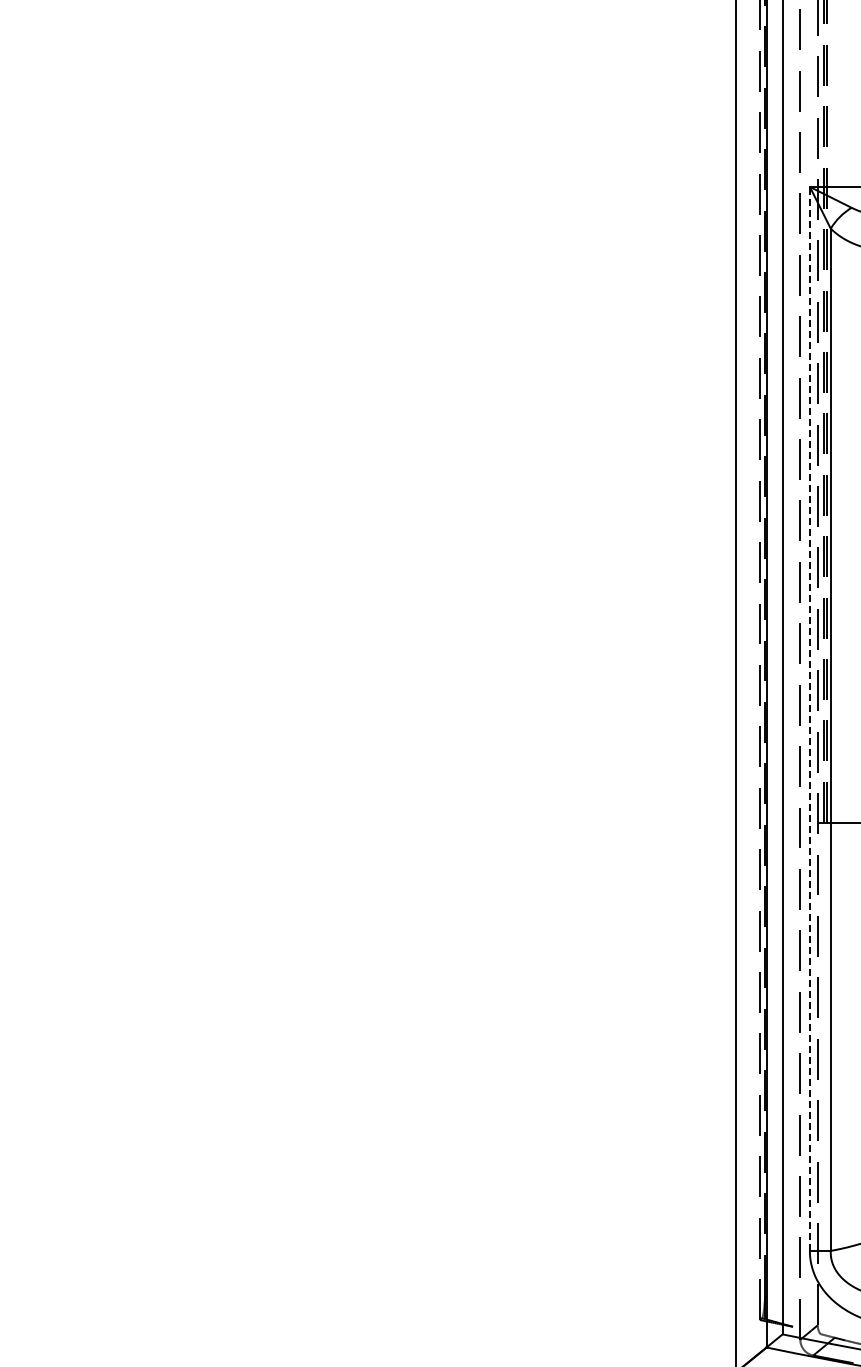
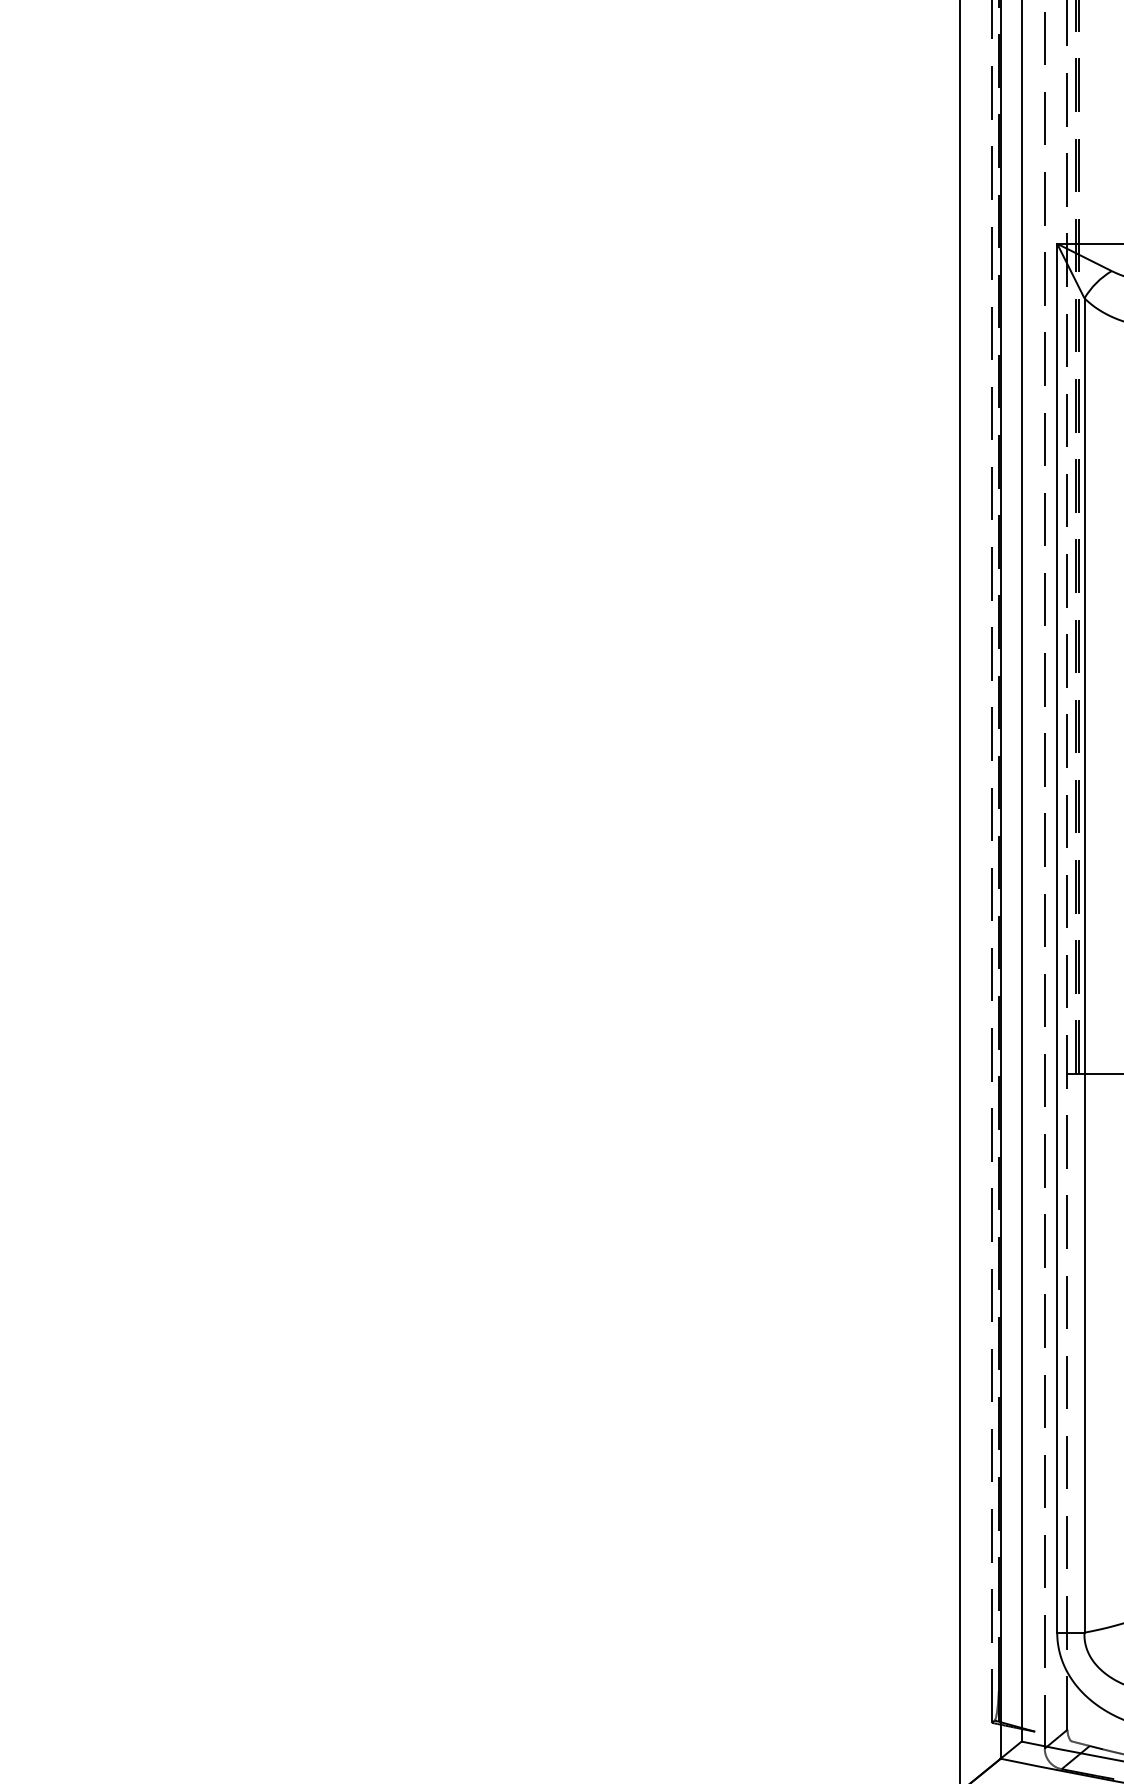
line: (809, 718) -> (1056, 937), dashed -> solid

